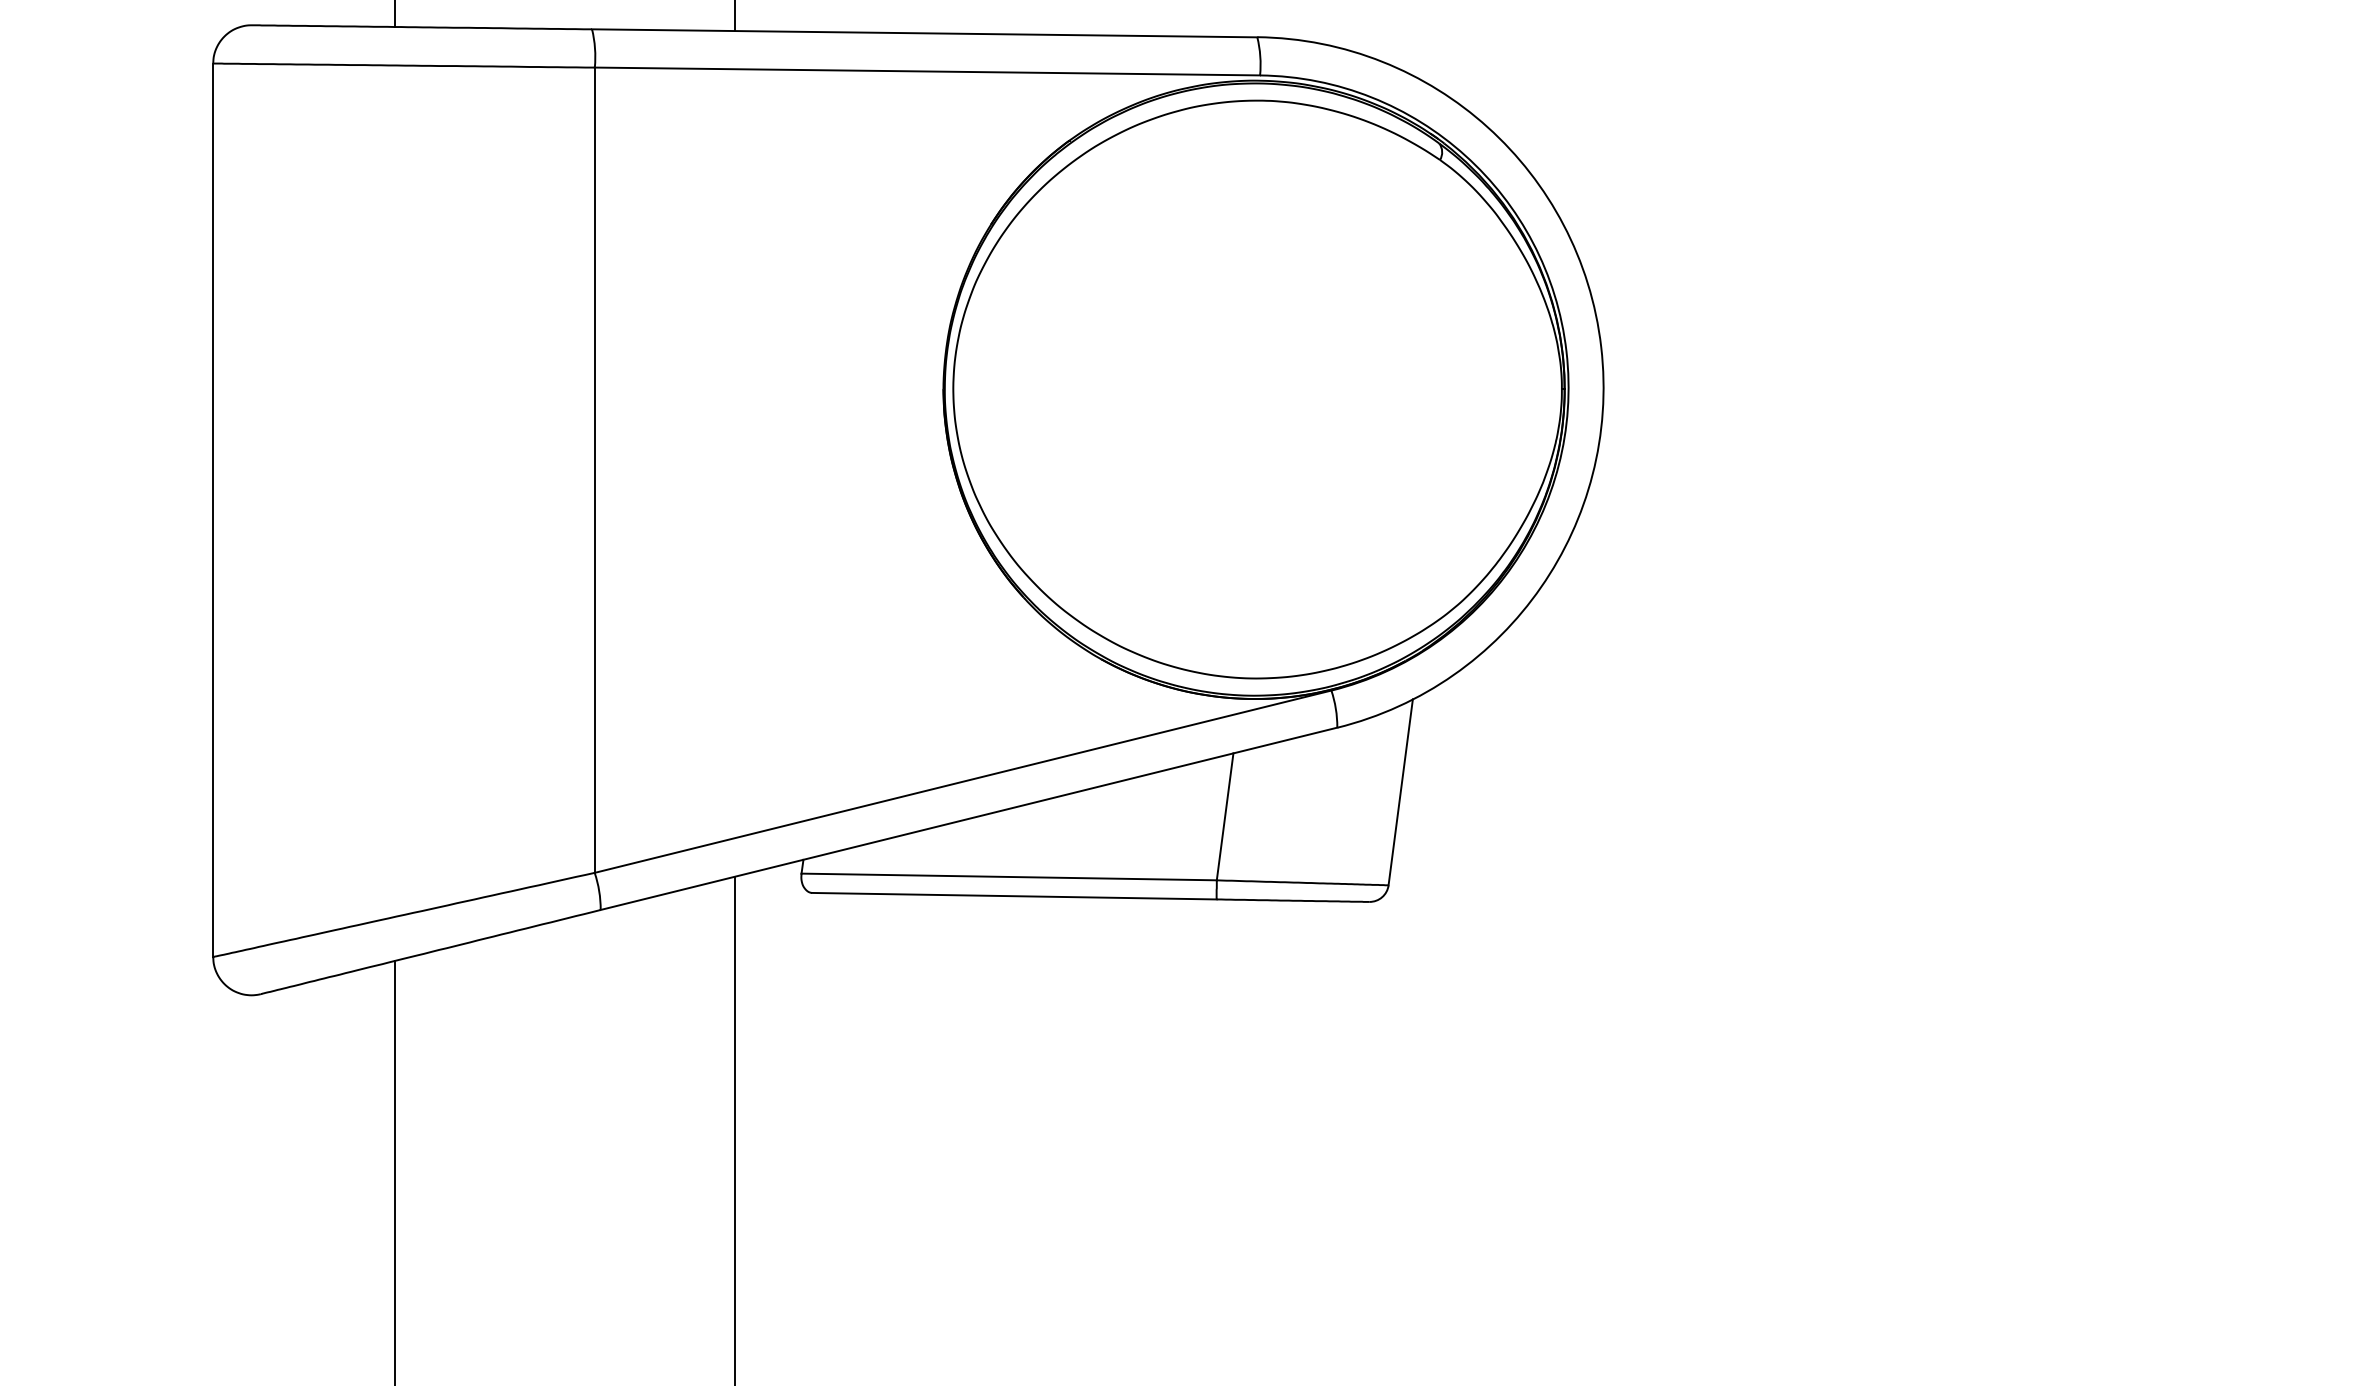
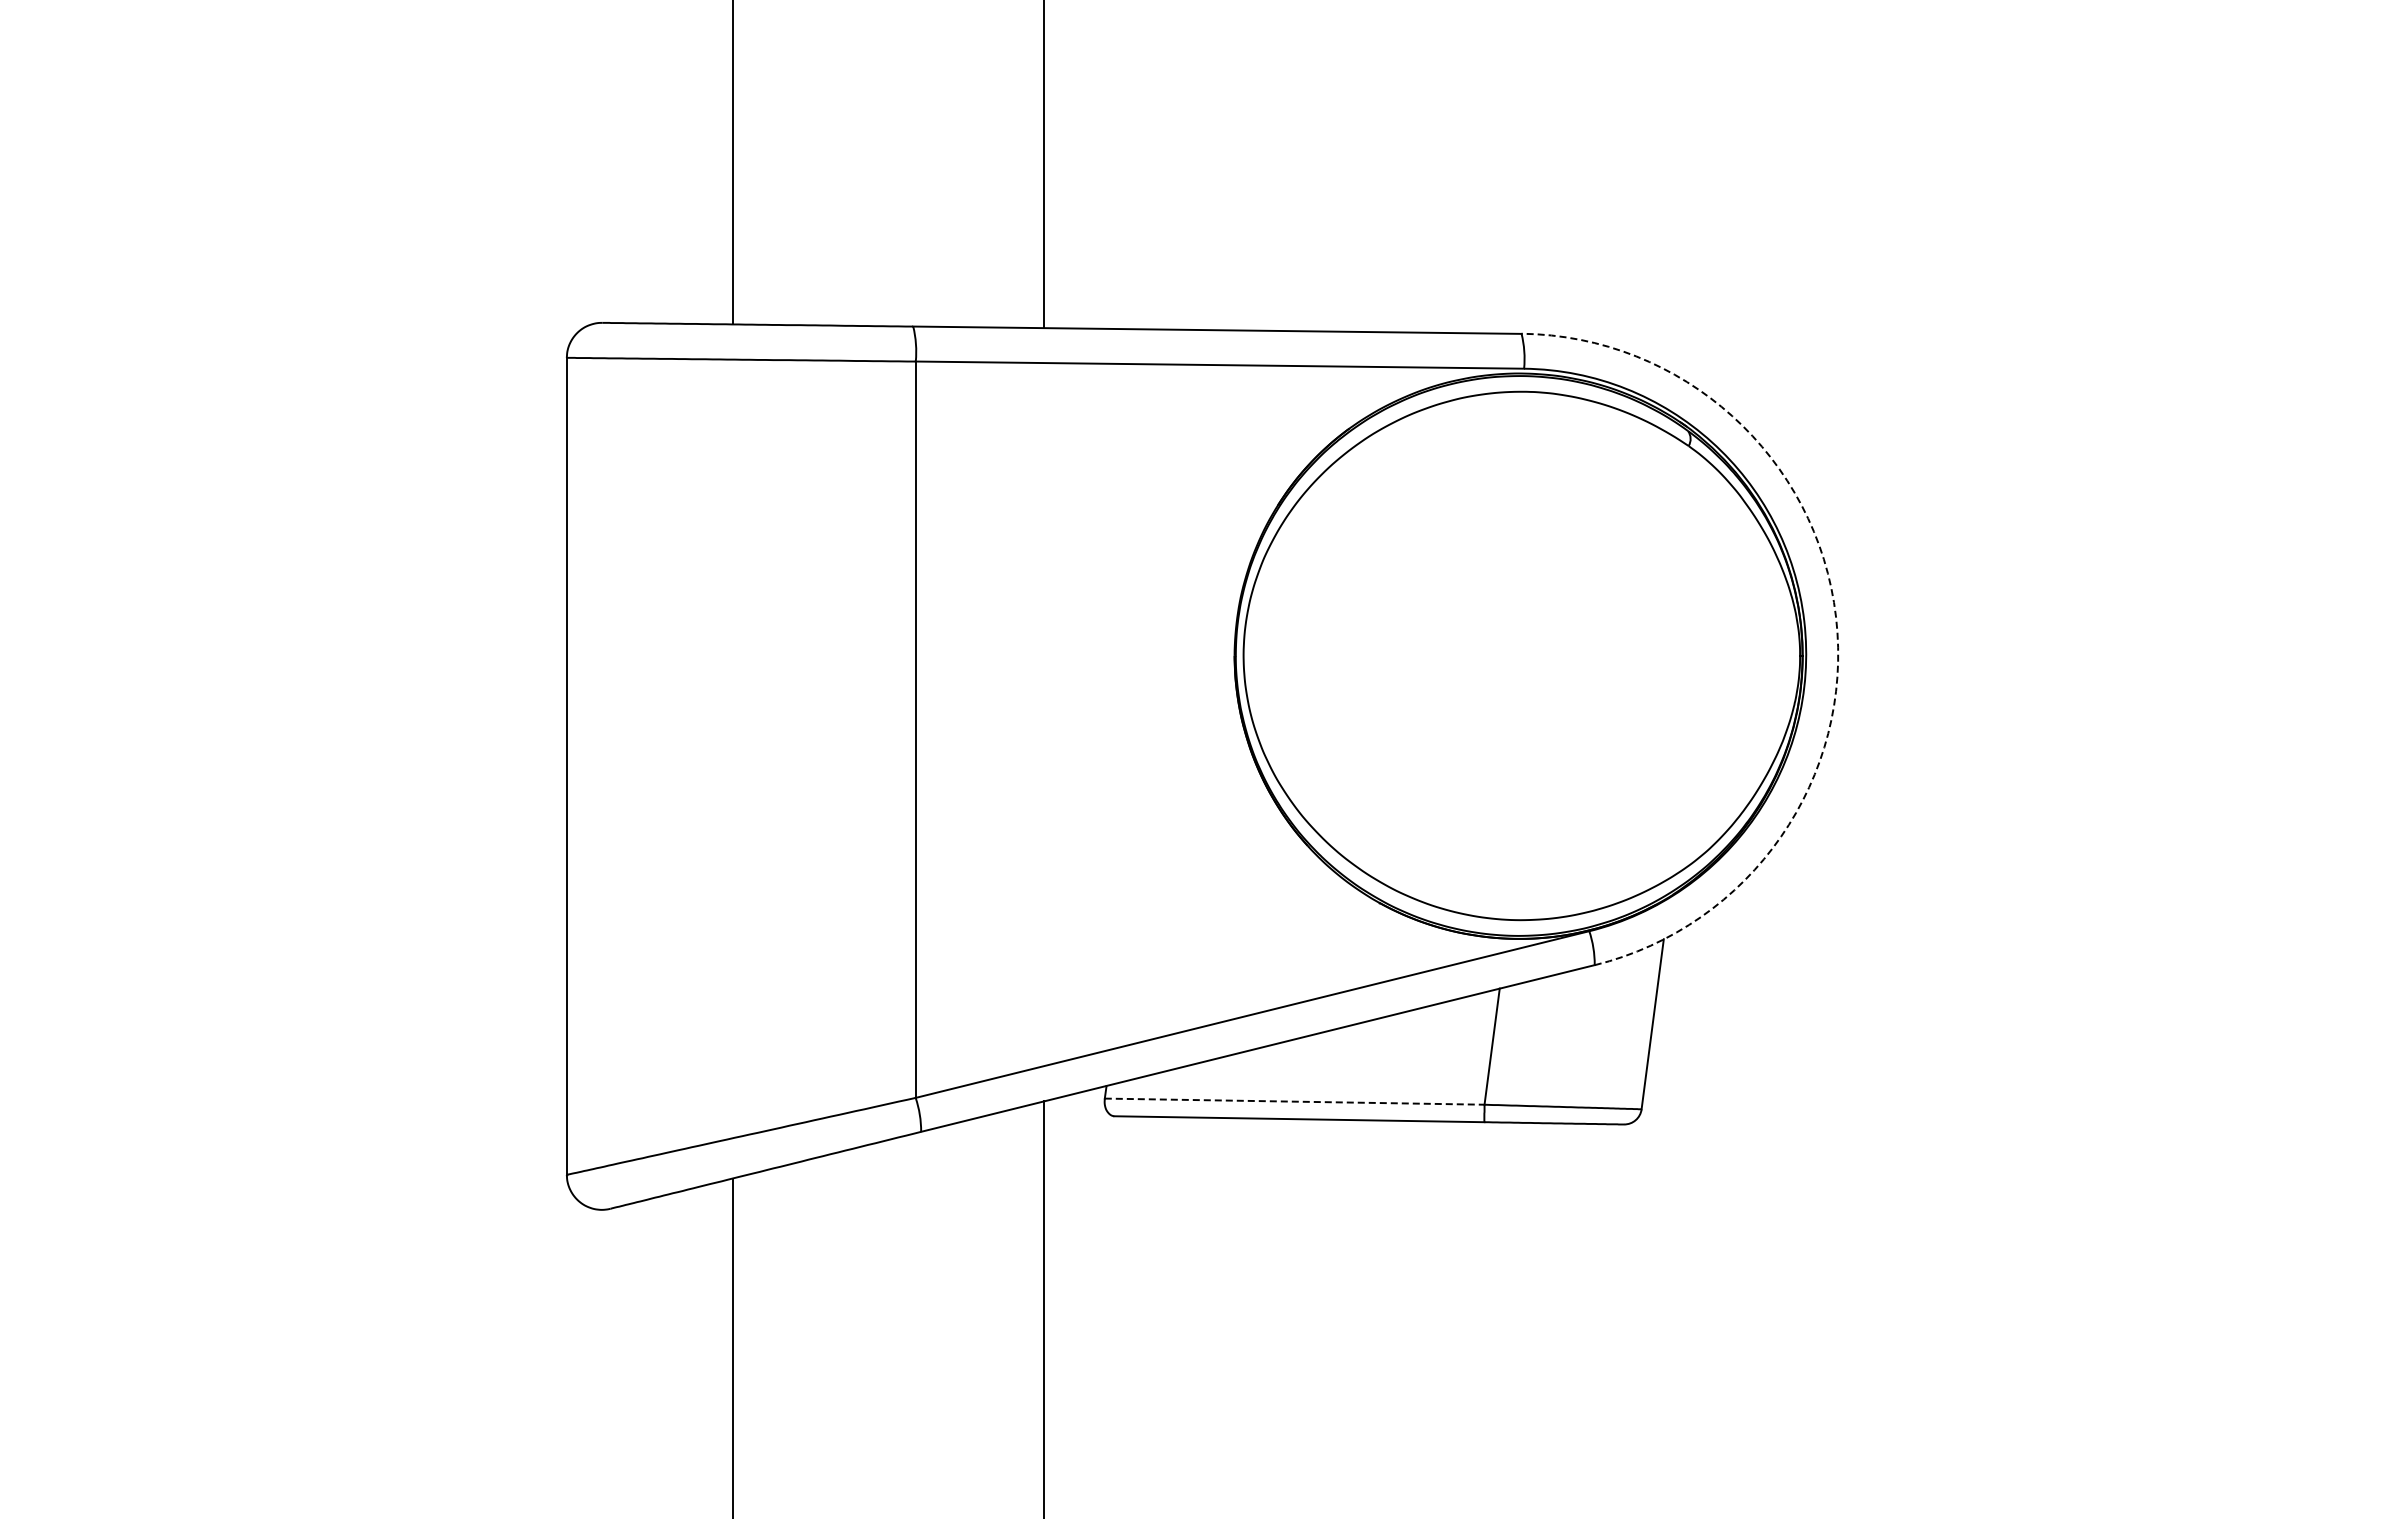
arc: (1601, 347) -> (1836, 617), solid -> dashed
line: (1008, 876) -> (1294, 1101), solid -> dashed

